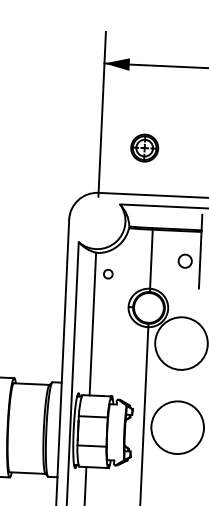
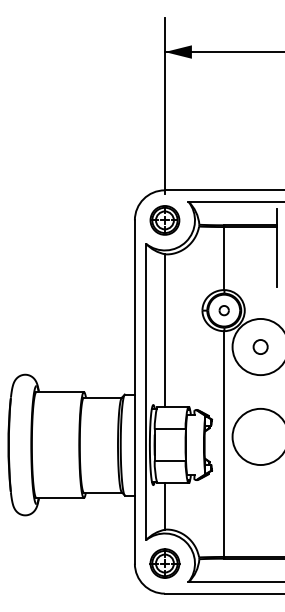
part: (144, 148) -> (164, 220), moved
circle: (185, 260) -> (260, 346), moved
part: (107, 274) -> (223, 310), moved

